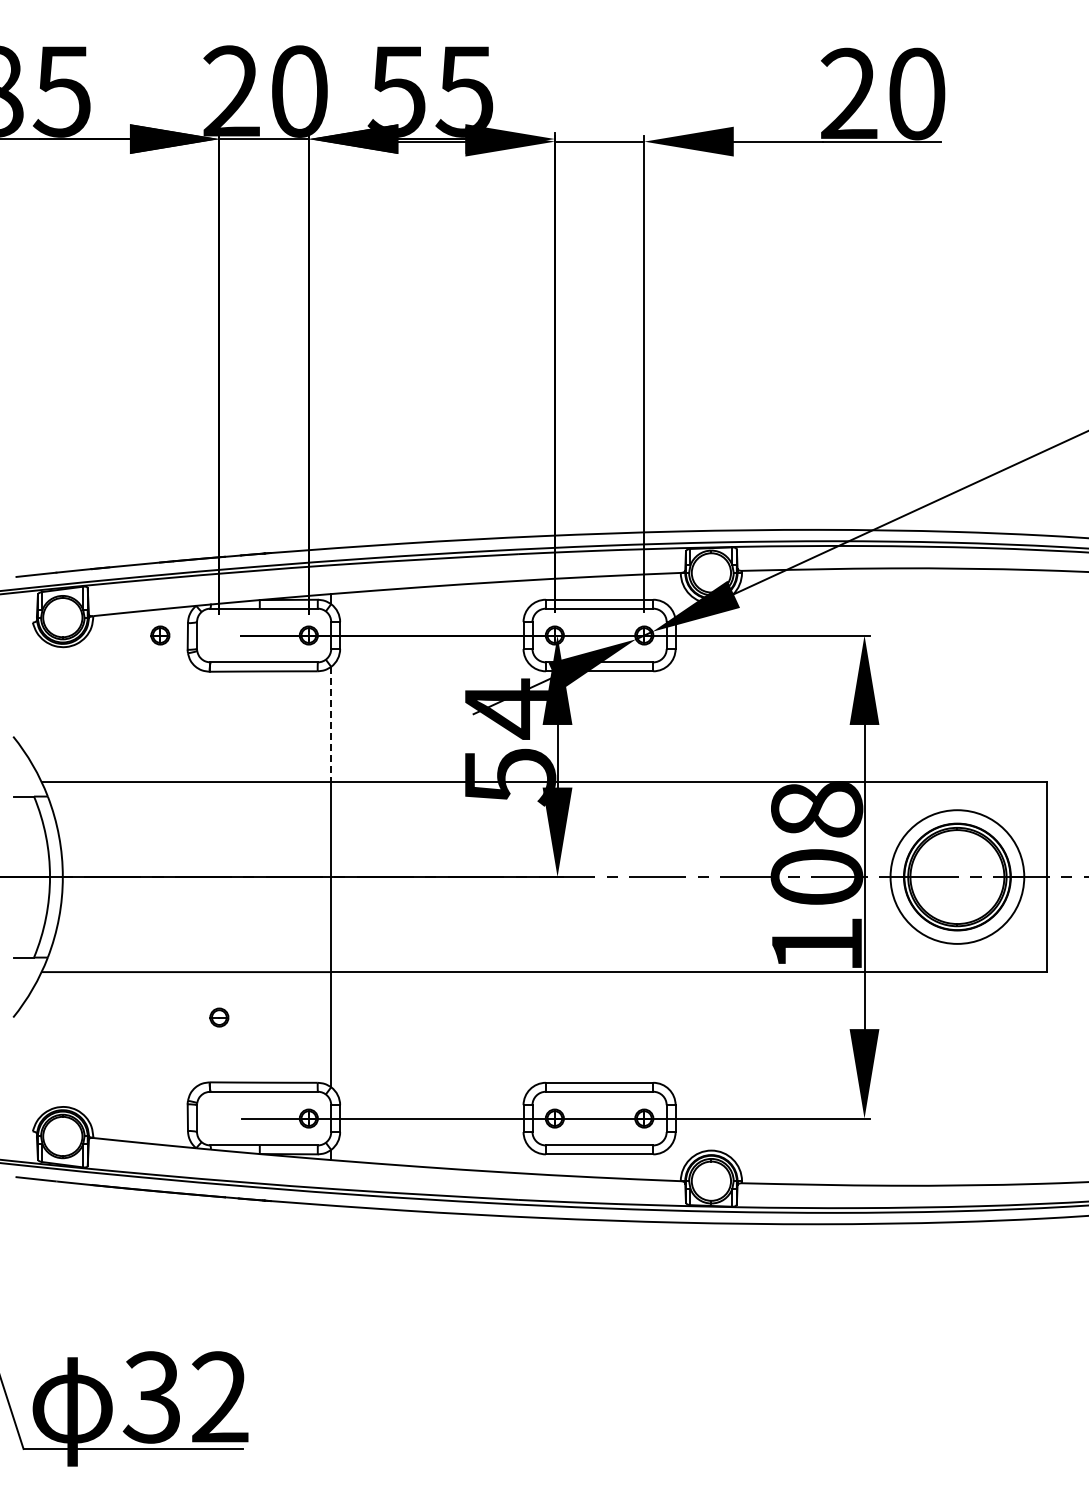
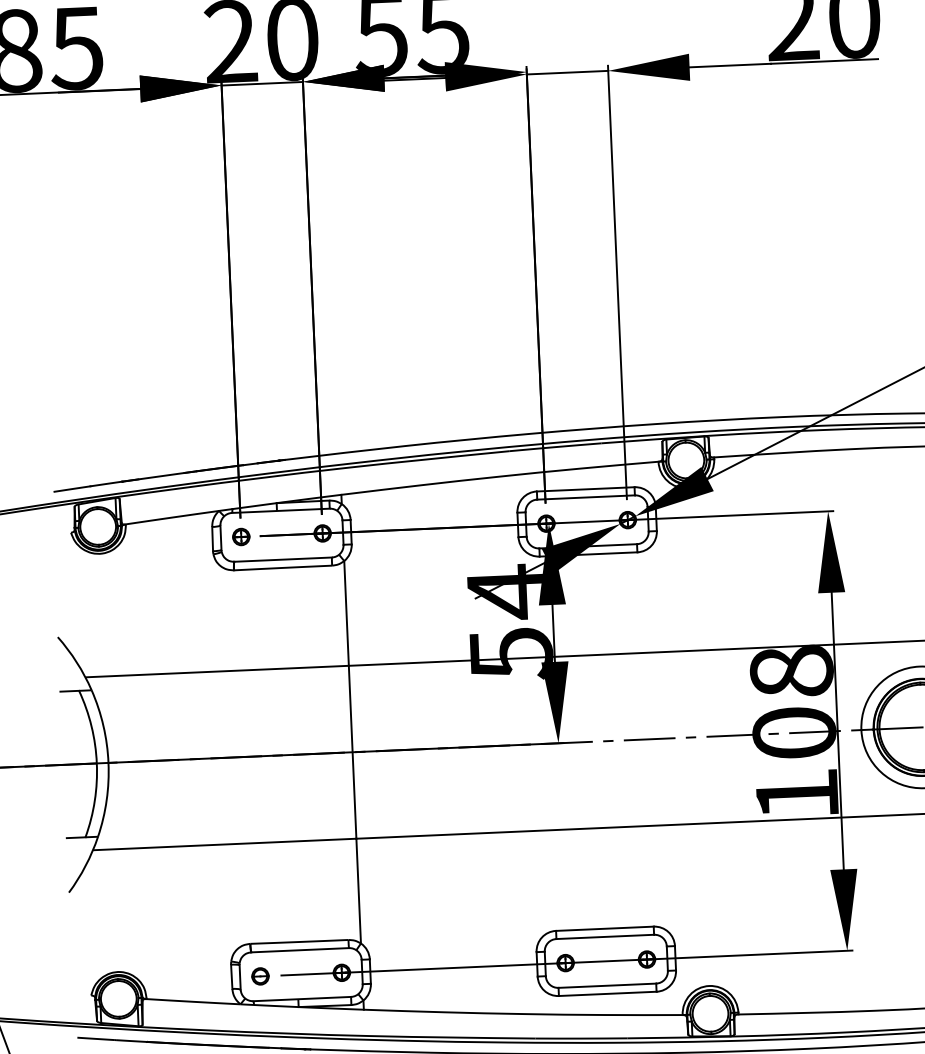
part: (160, 635) -> (241, 536), moved
line: (331, 724) -> (346, 613), dashed -> solid
part: (219, 1017) -> (260, 976), moved

